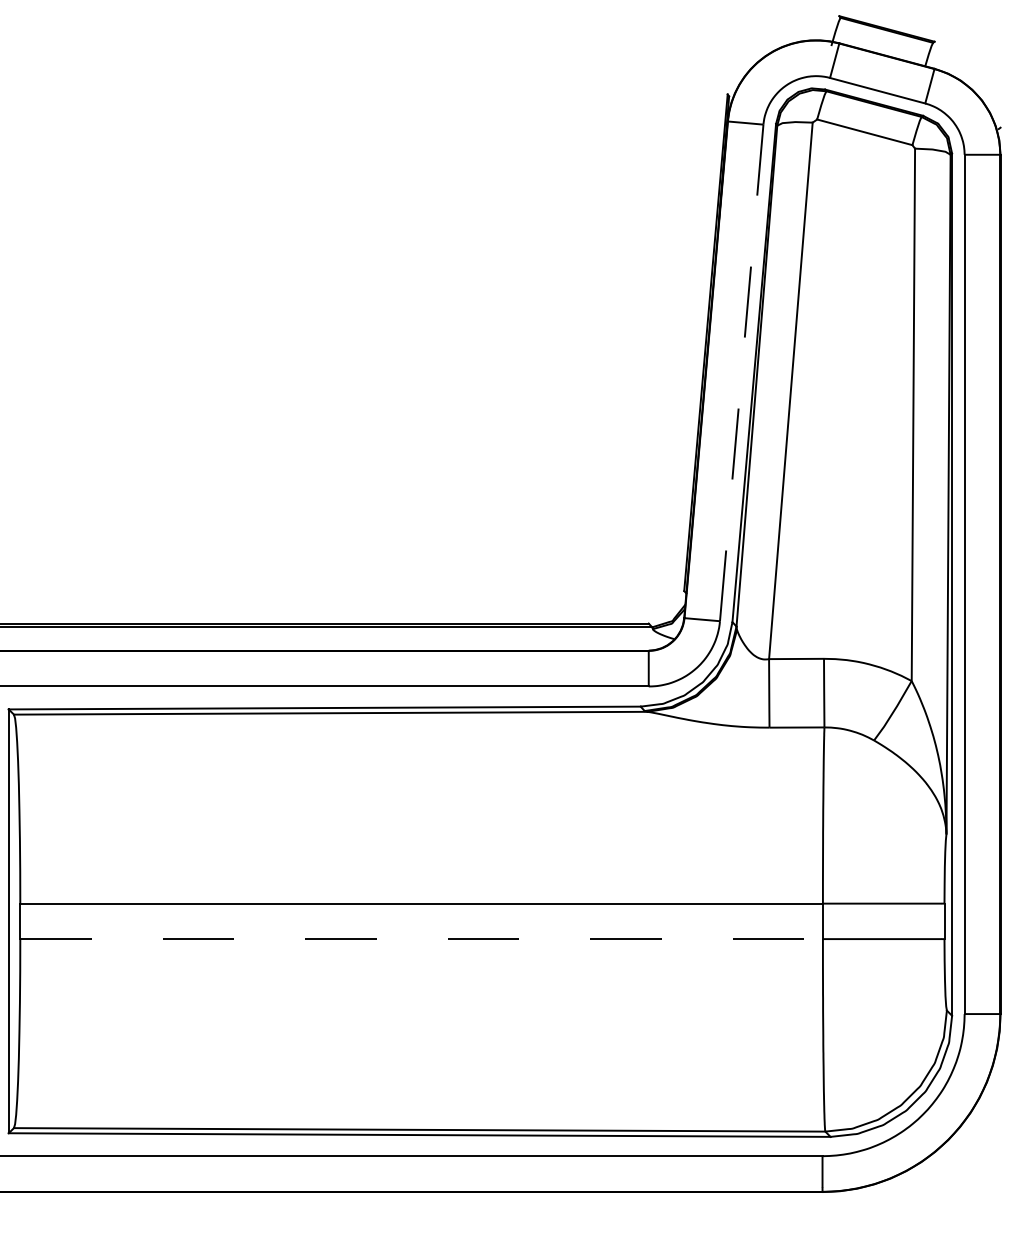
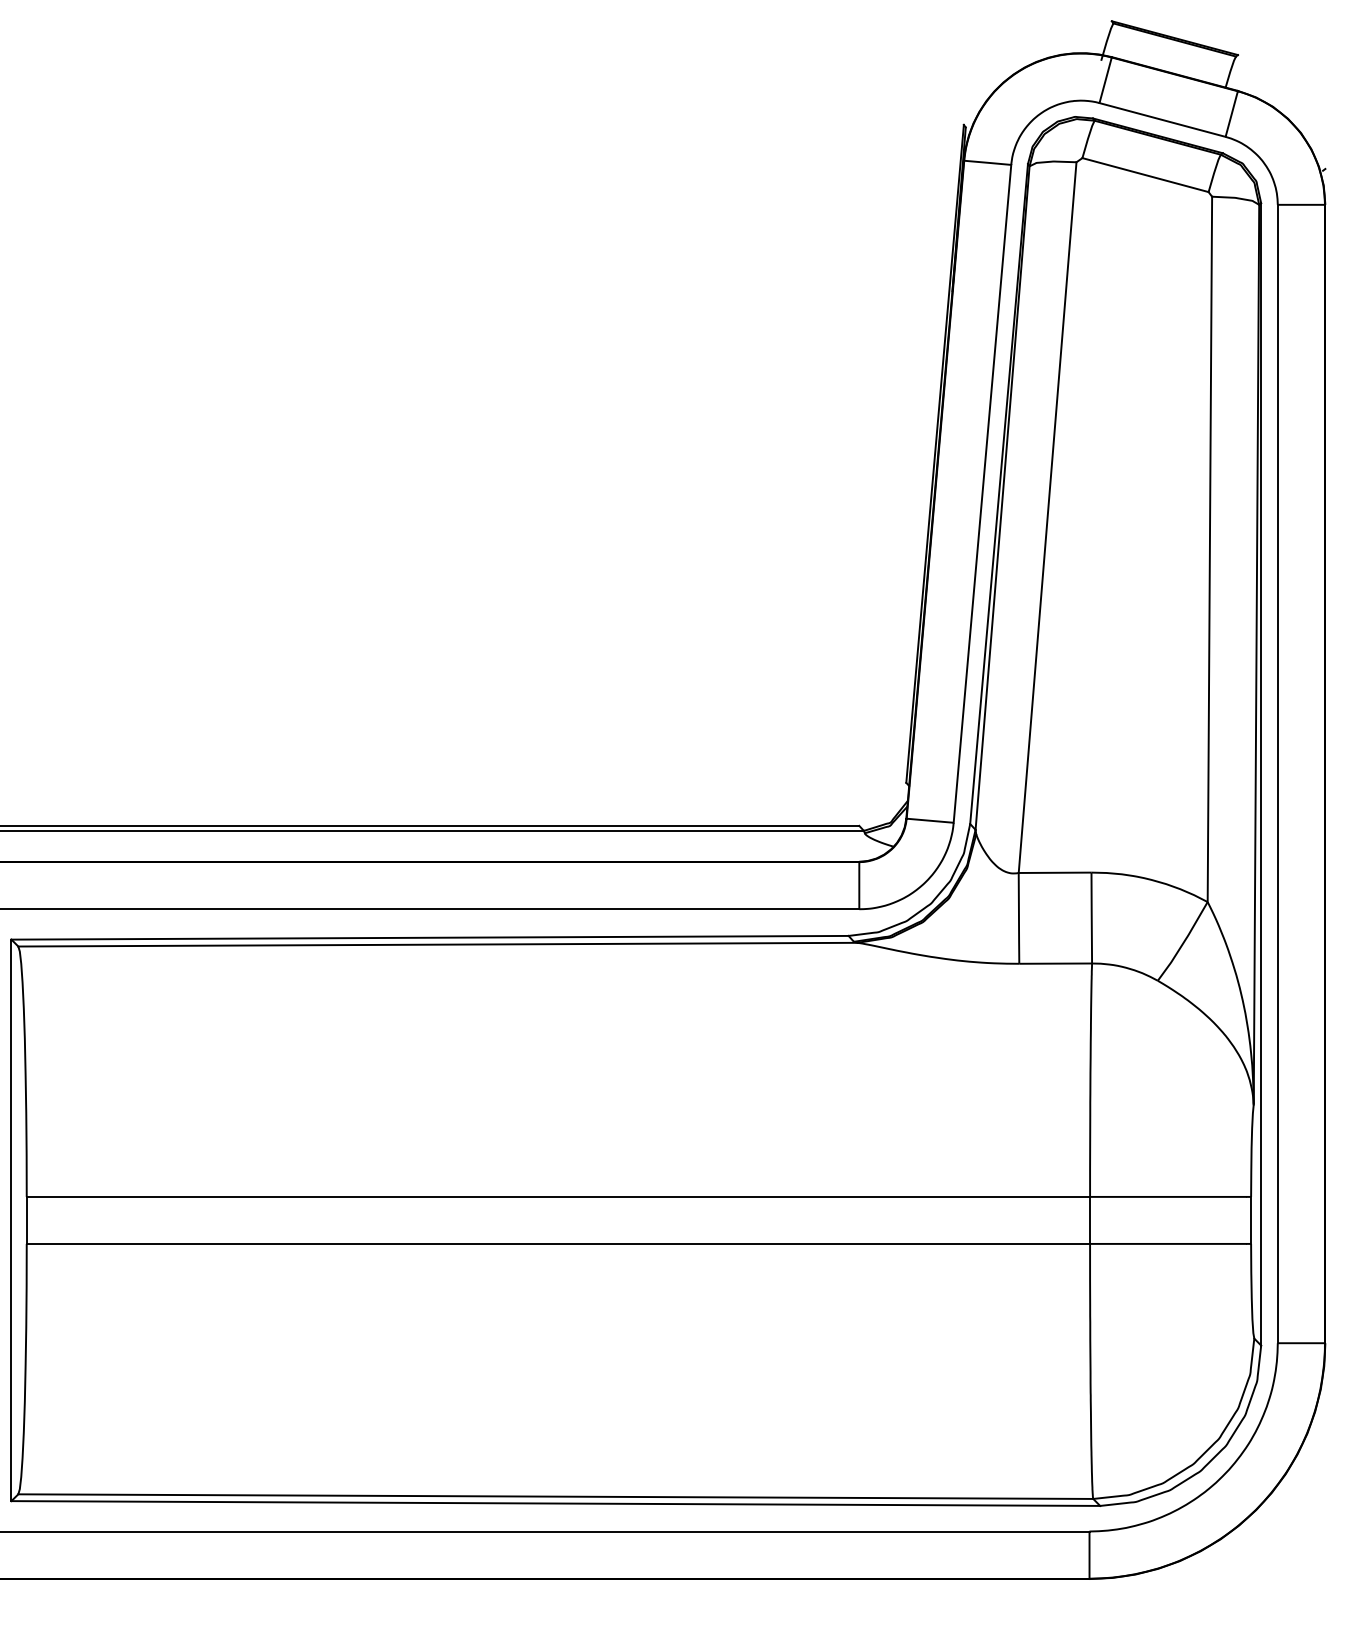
line: (741, 373) -> (982, 494), dashed -> solid
line: (422, 939) -> (559, 1244), dashed -> solid

